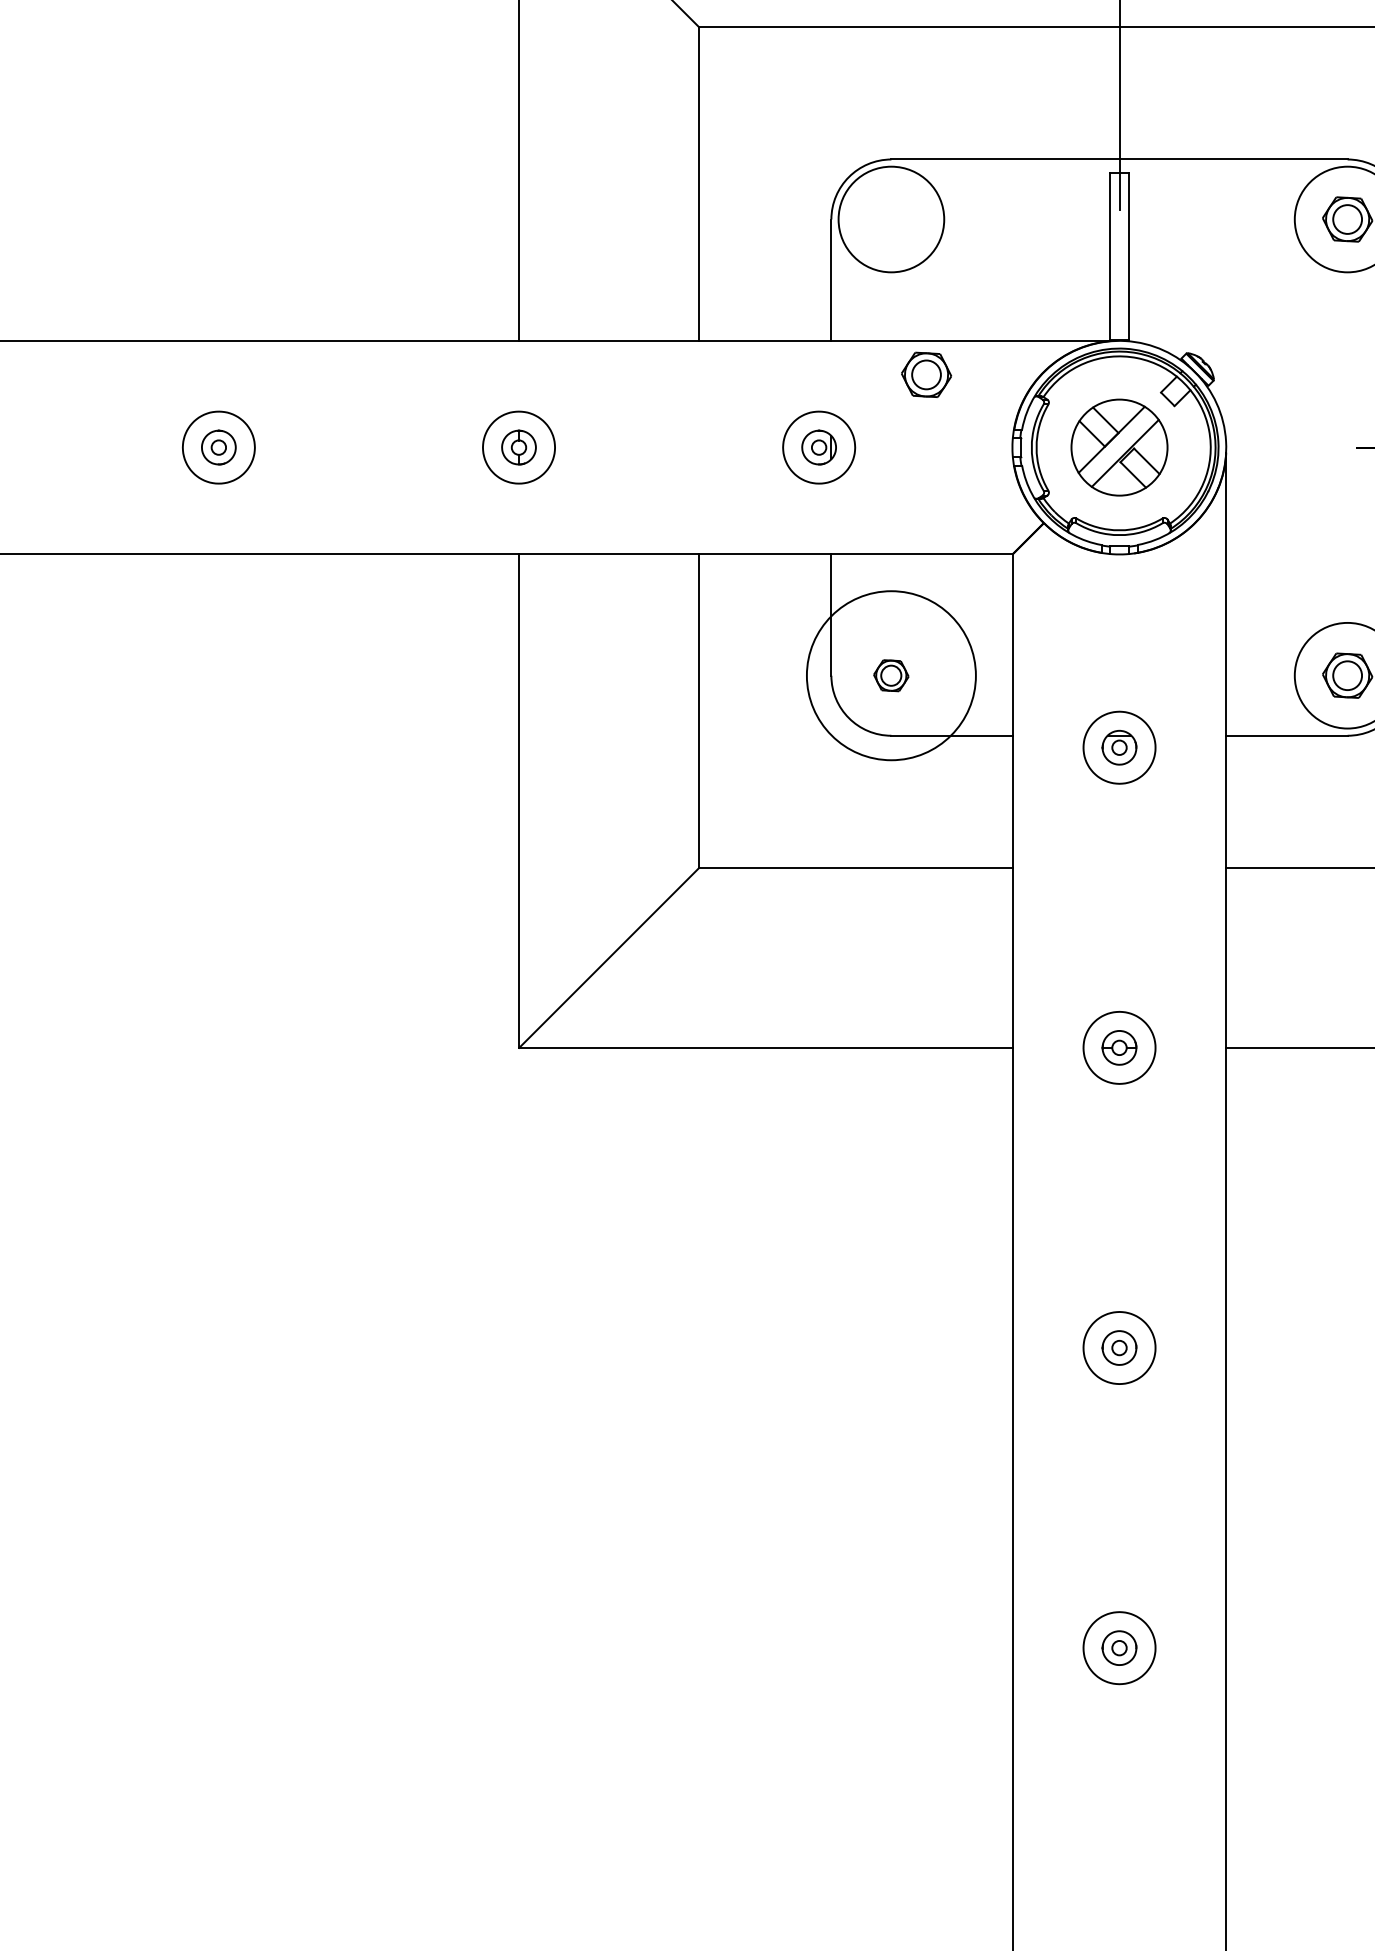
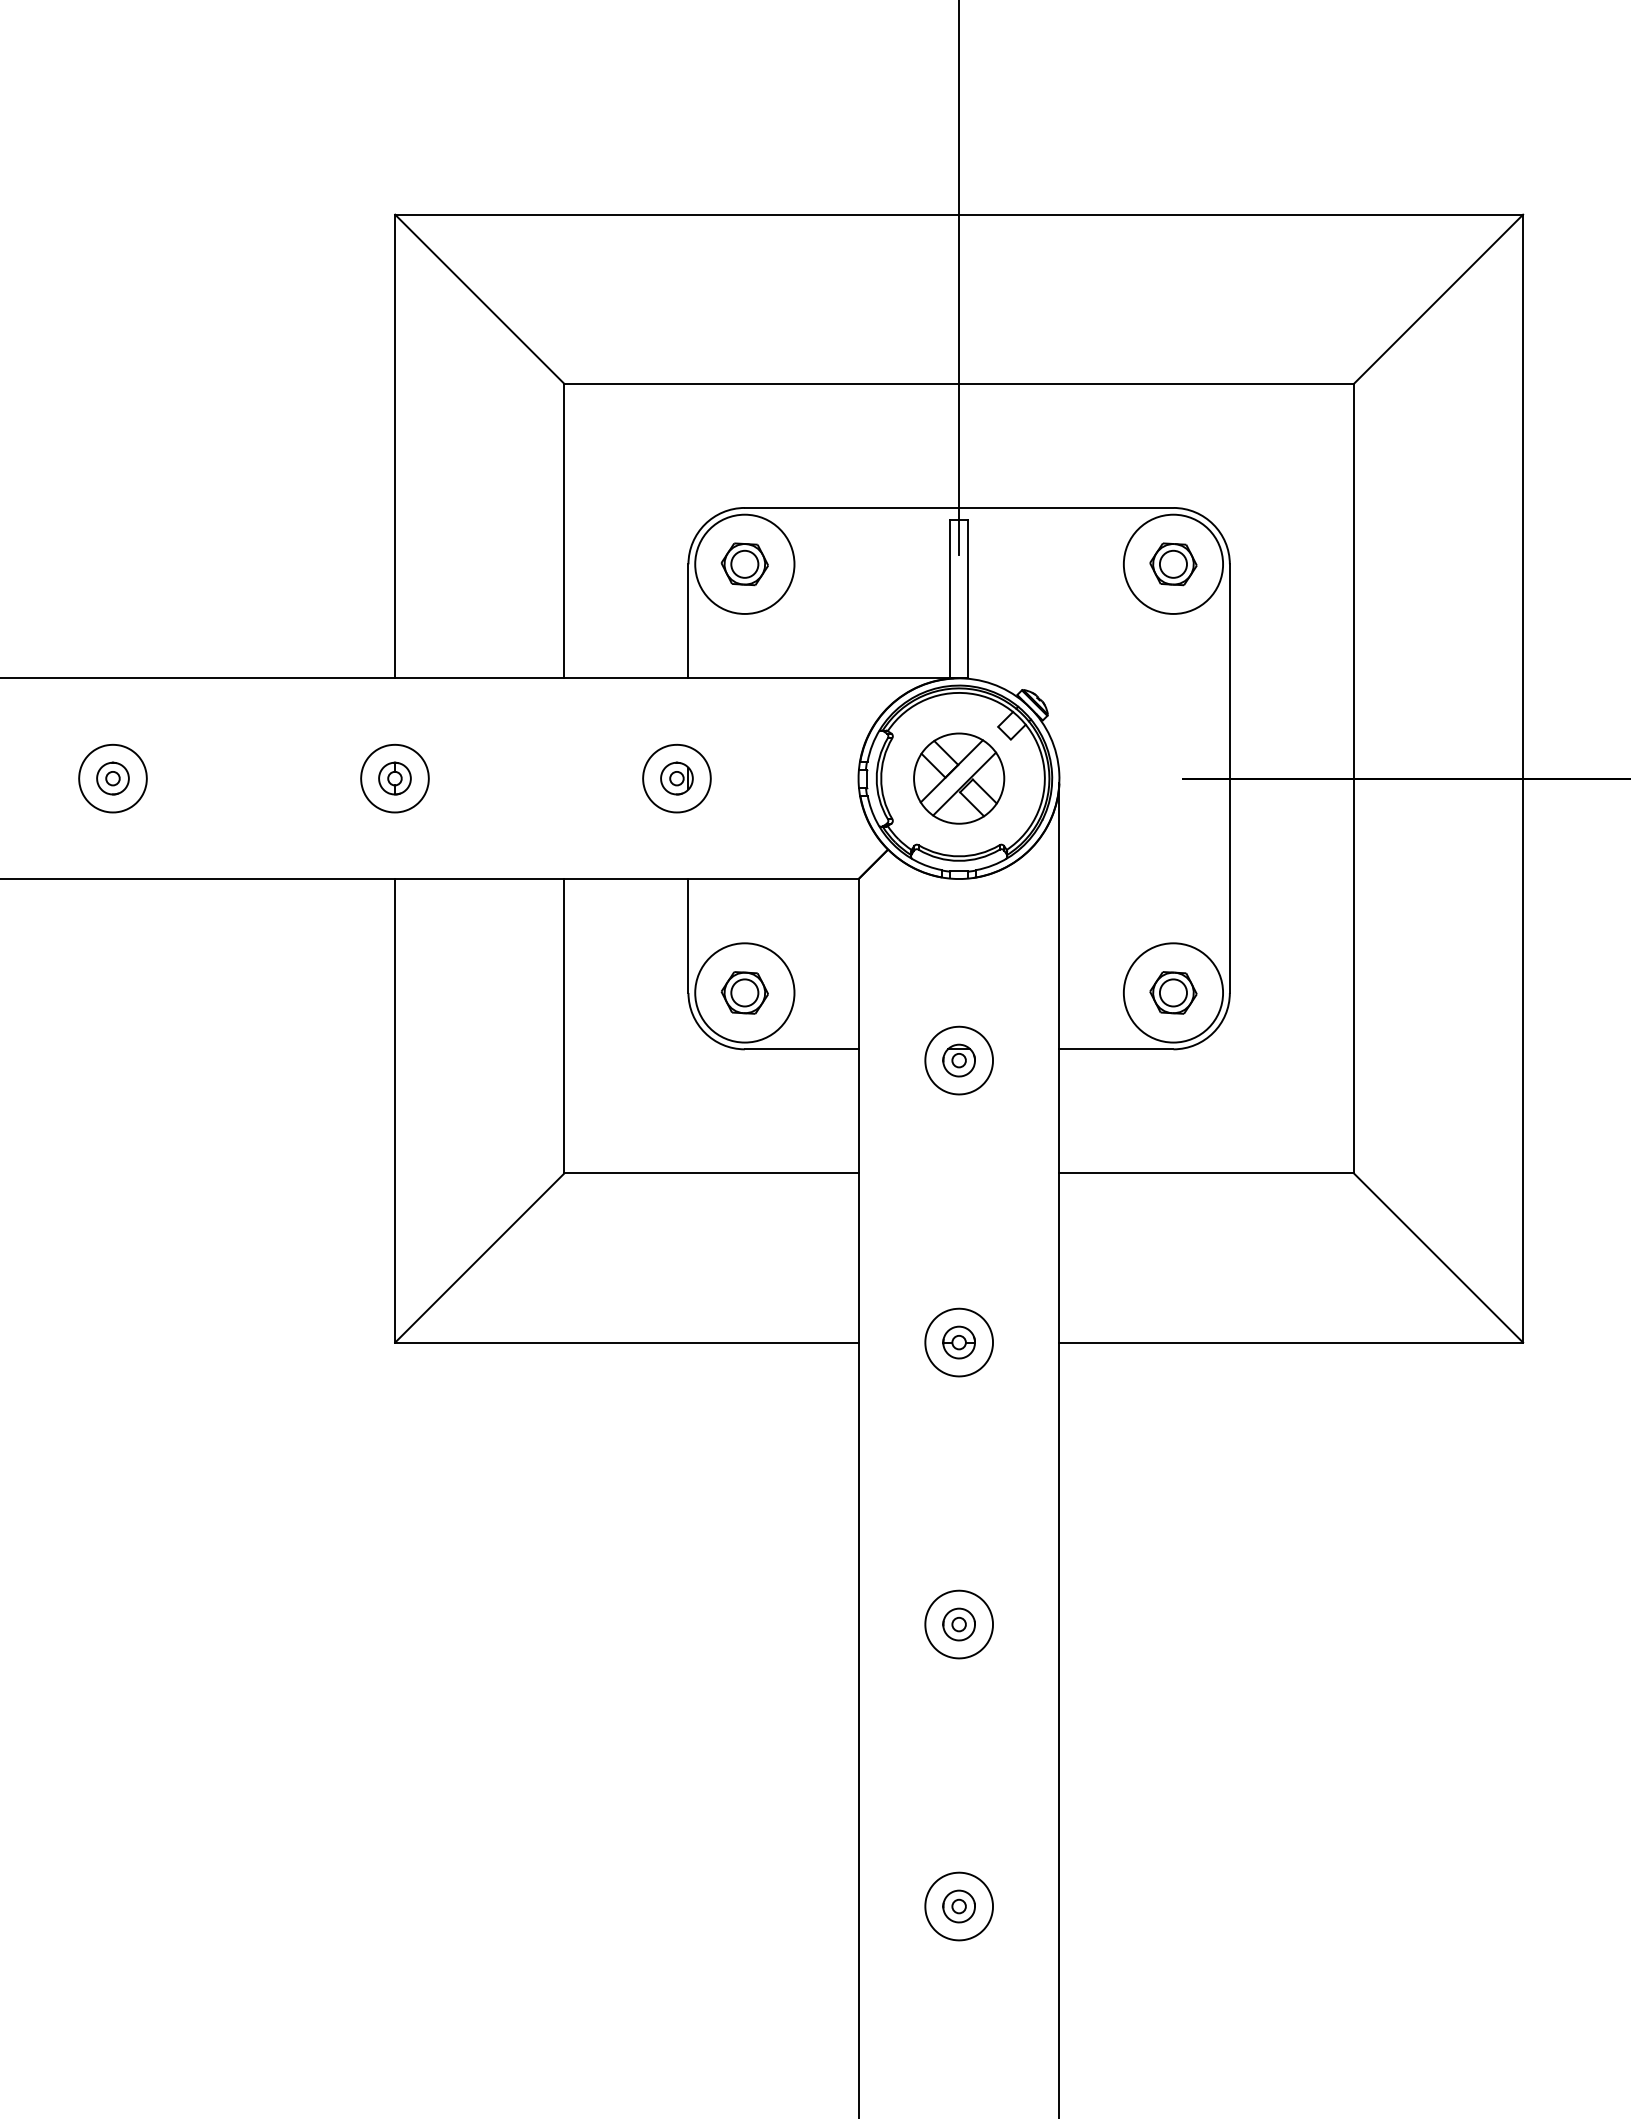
part: (926, 375) -> (744, 564), moved
circle: (891, 675) -> (744, 992), size x0.62
part: (891, 675) -> (744, 992), size x1.43

